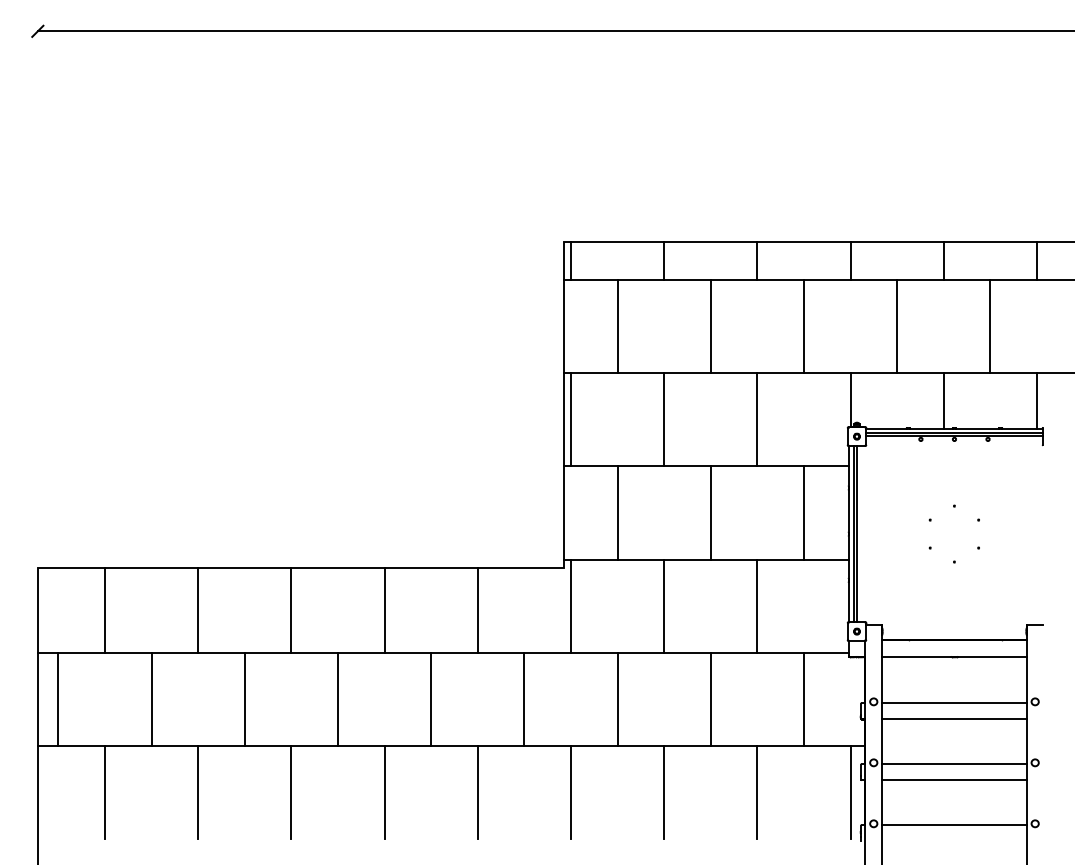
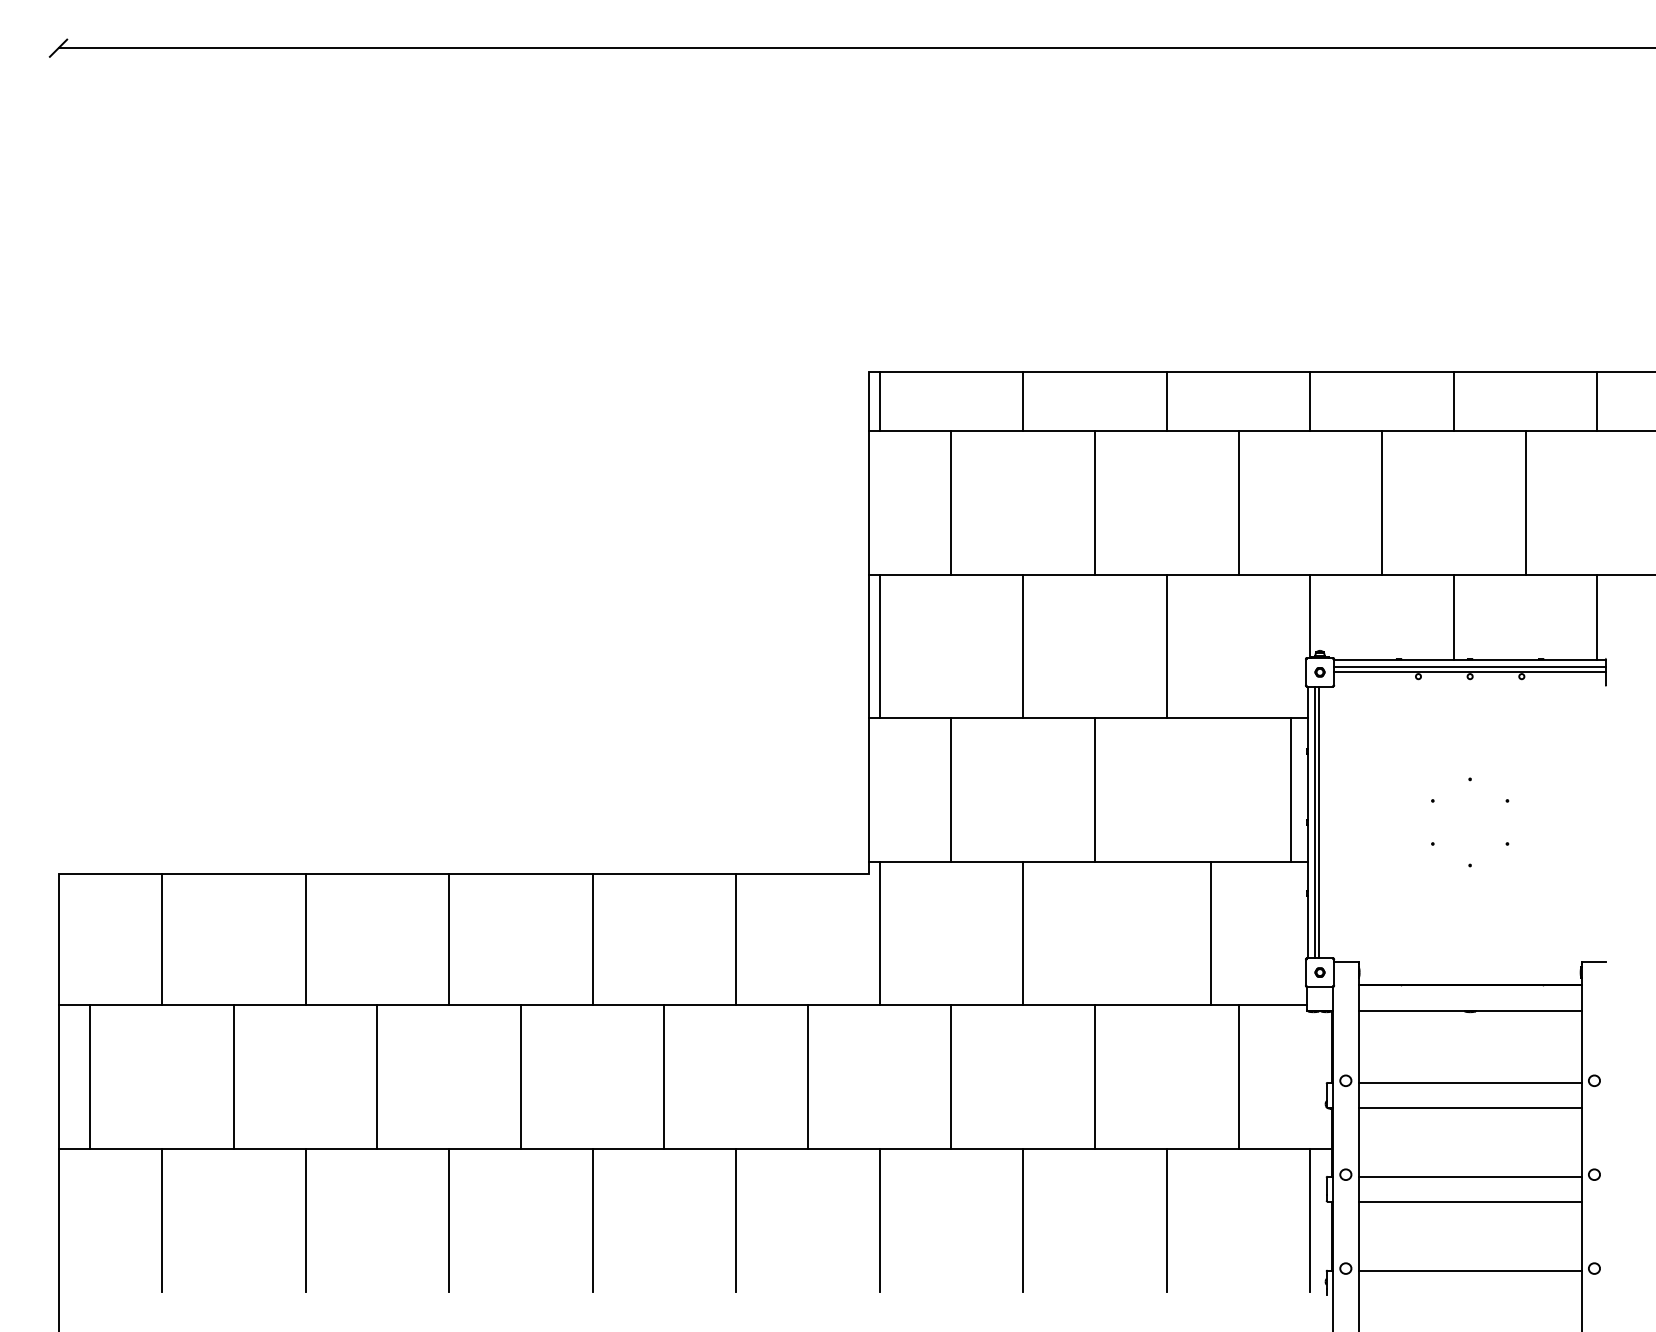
line: (804, 512) -> (1291, 789), moved
line: (757, 605) -> (1211, 932), moved

